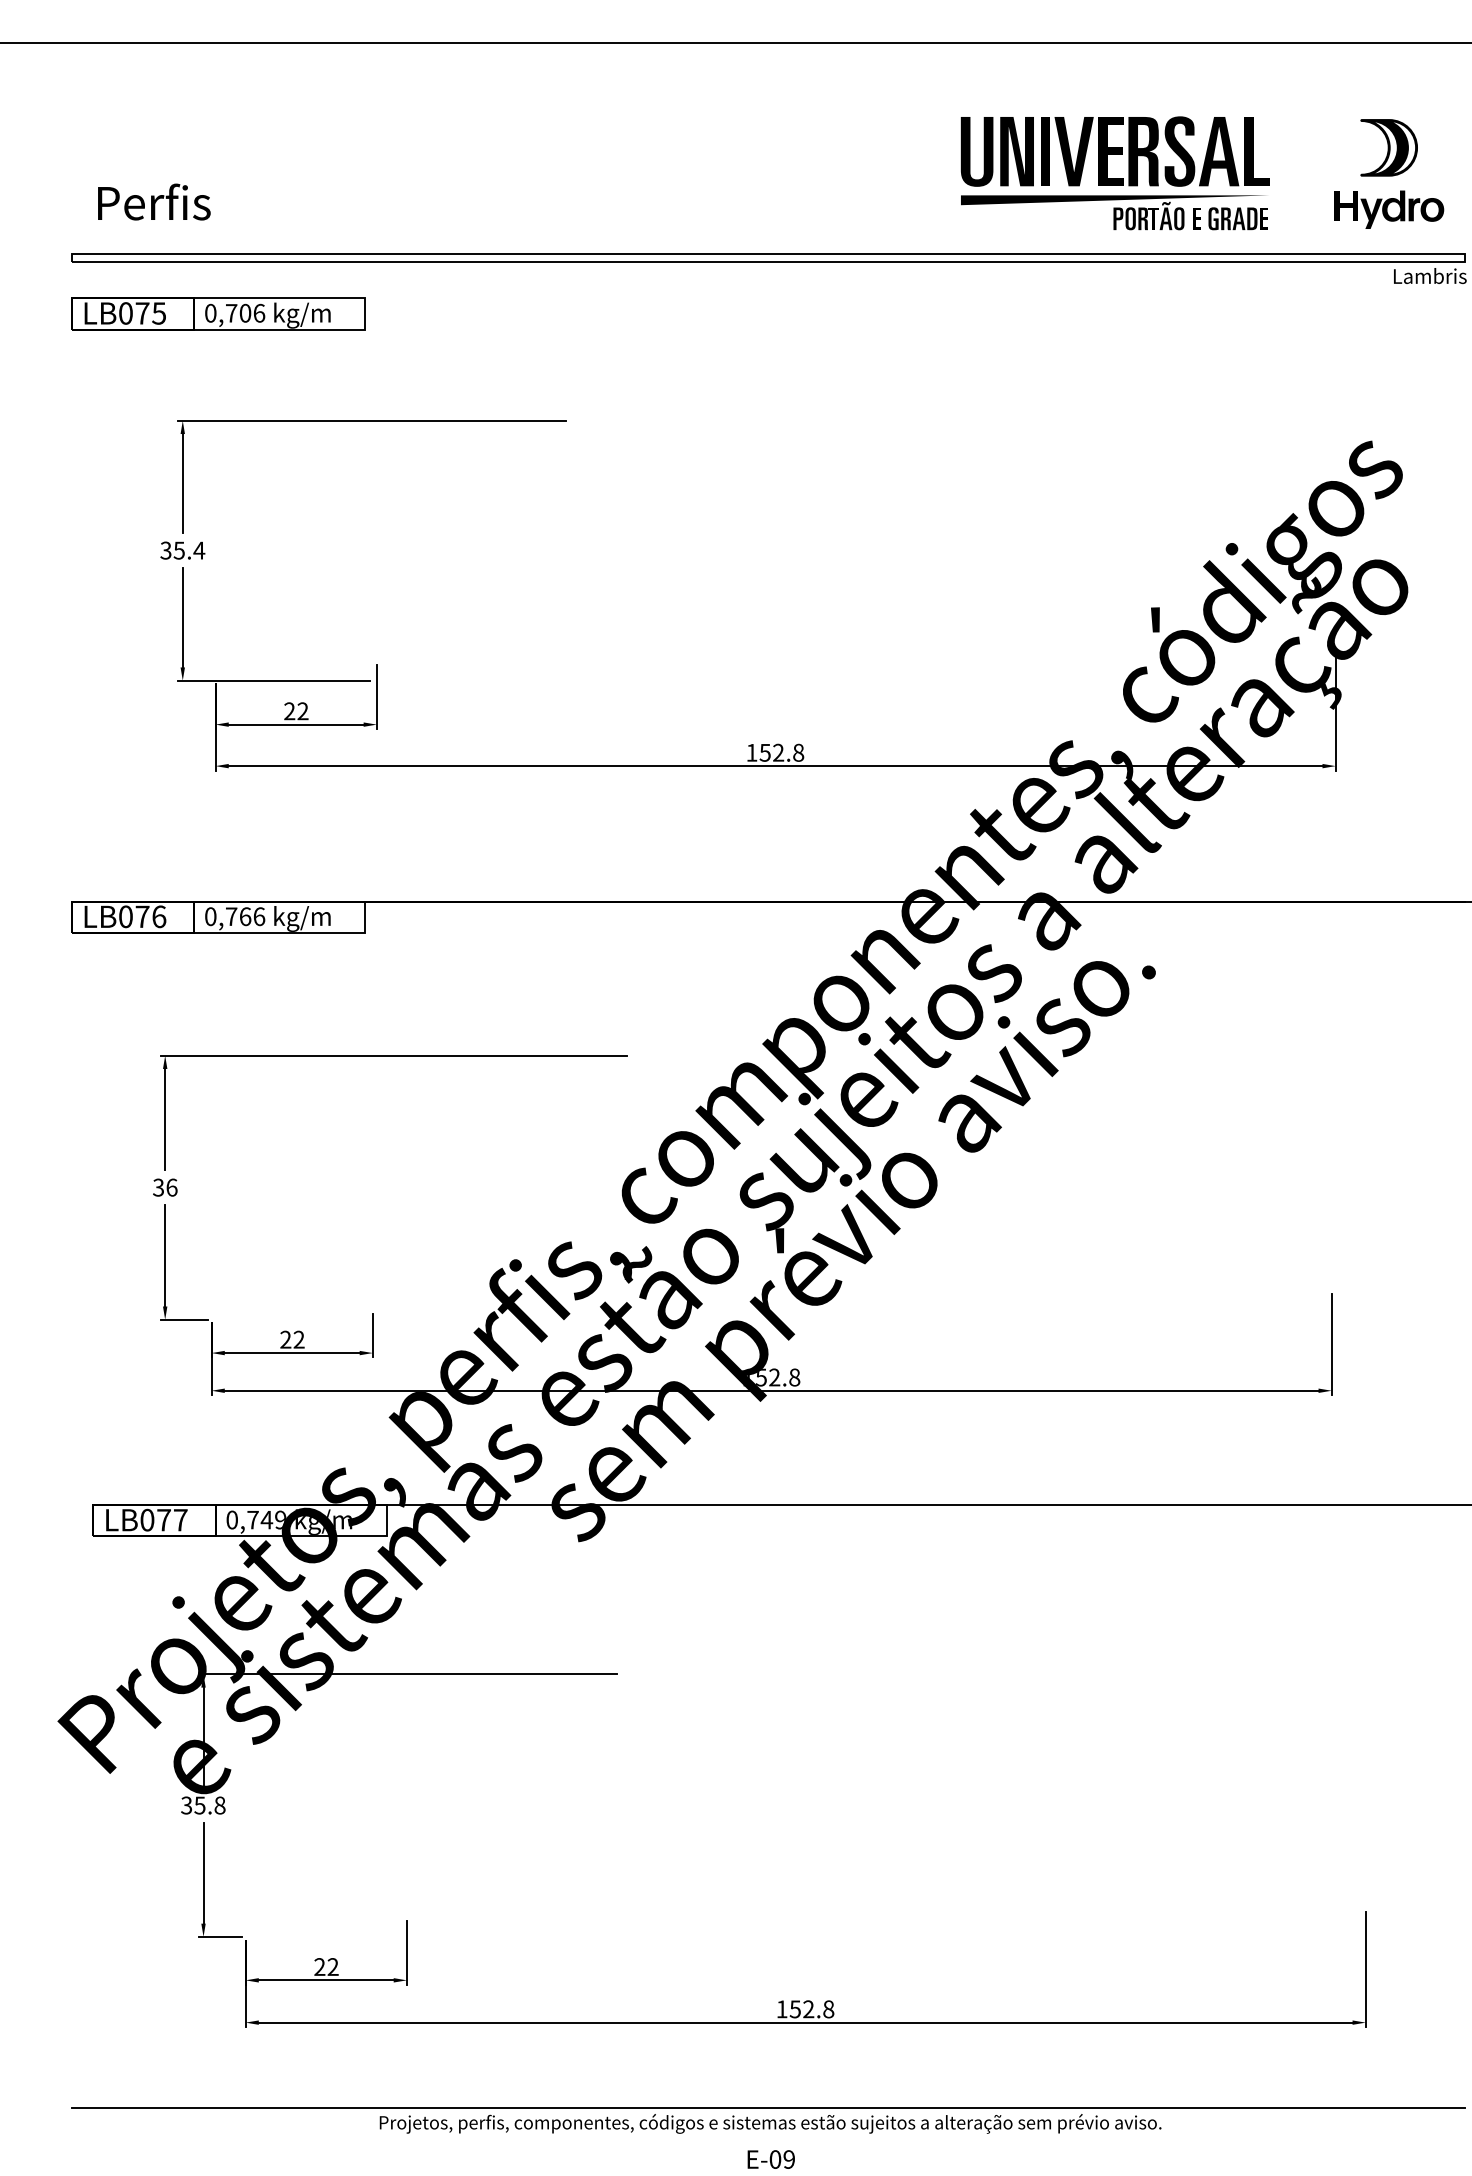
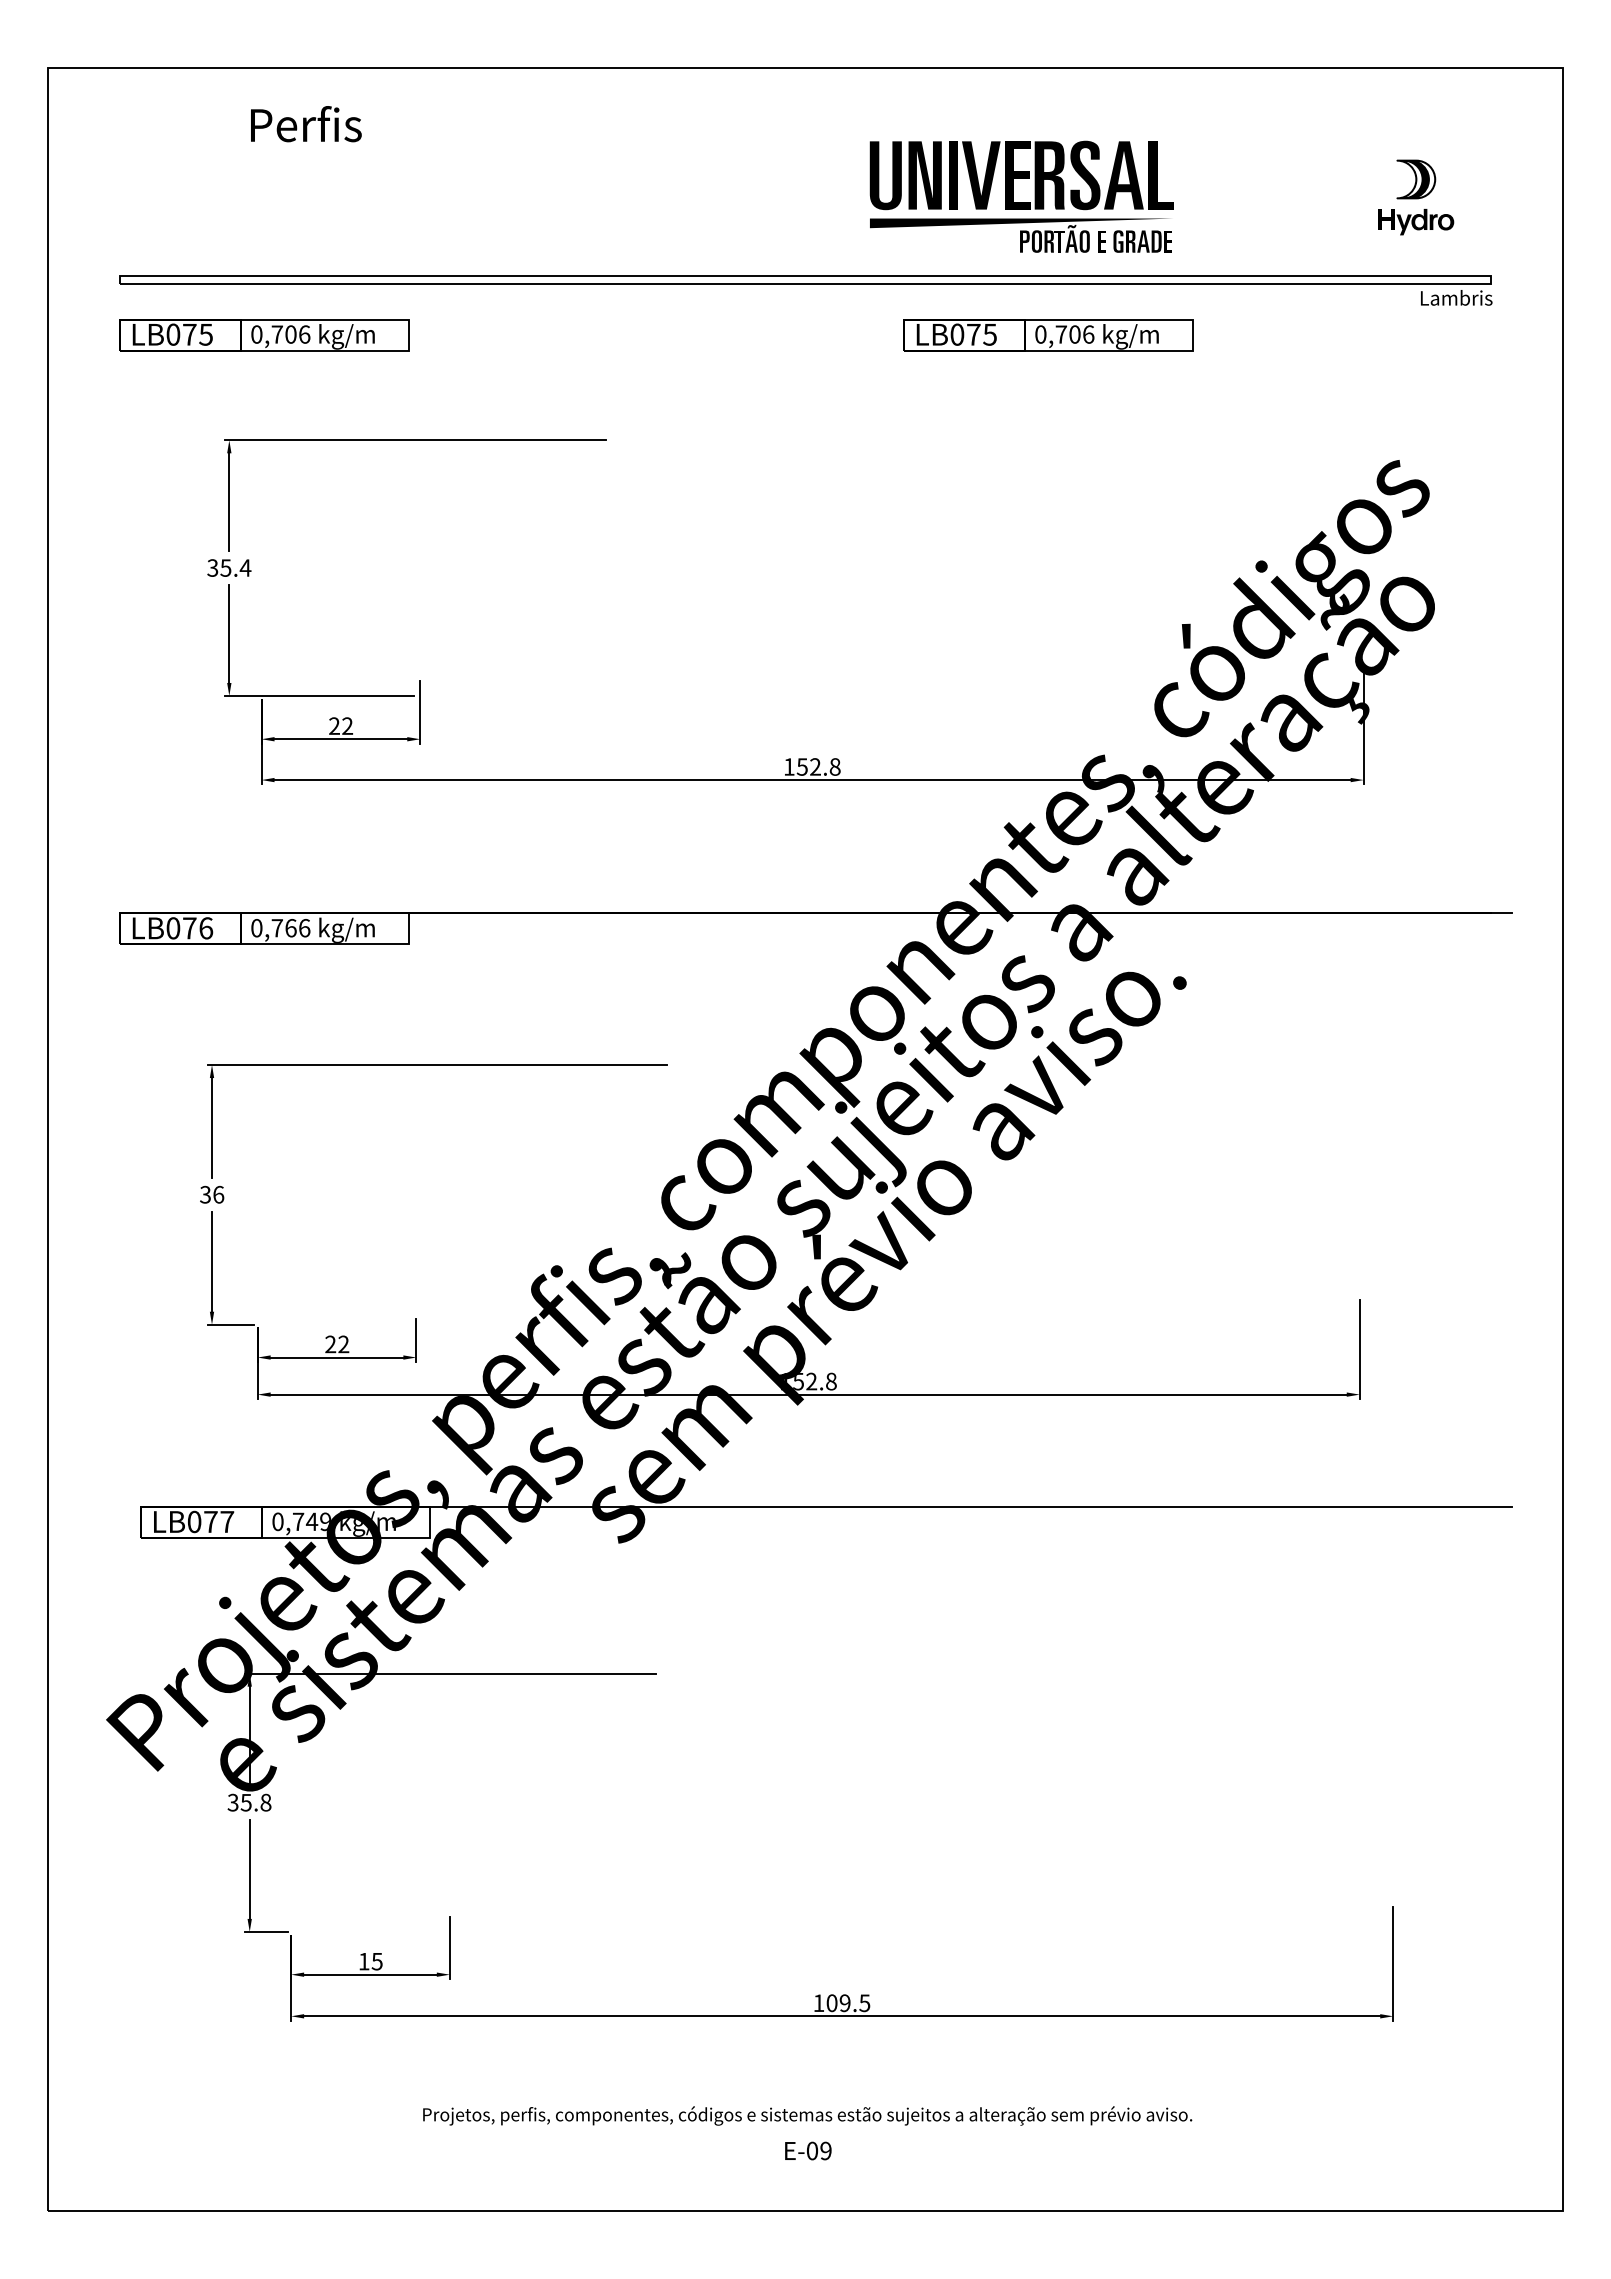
part: (1115, 172) -> (1021, 196), moved
part: (1389, 174) -> (1416, 197), size x0.7
text: (154, 202) -> (306, 124), moved
part: (1015, 314) -> (1048, 335), added
text: (326, 1966) -> (370, 1961), 22 -> 15
text: (812, 2009) -> (848, 2003), 152.8 -> 109.5
line: (768, 2108) -> (805, 2100), removed

